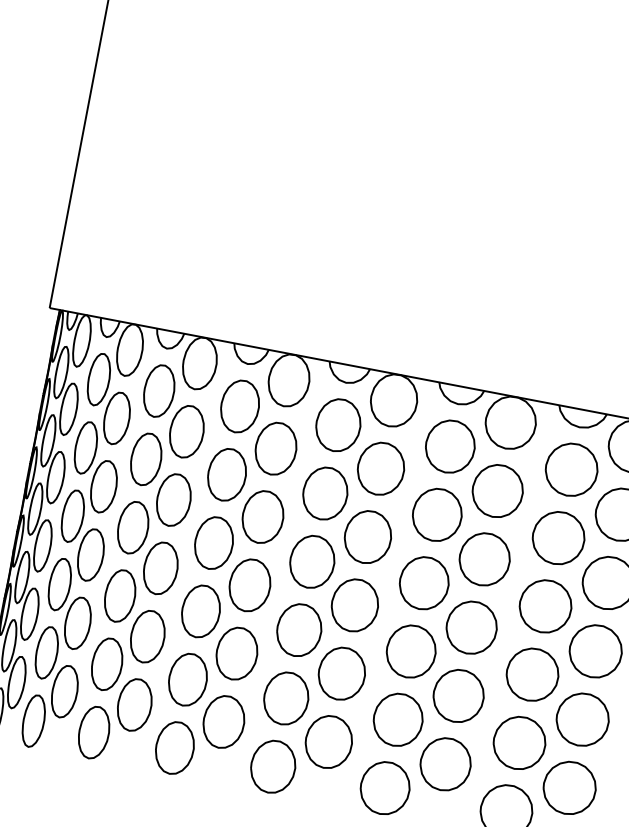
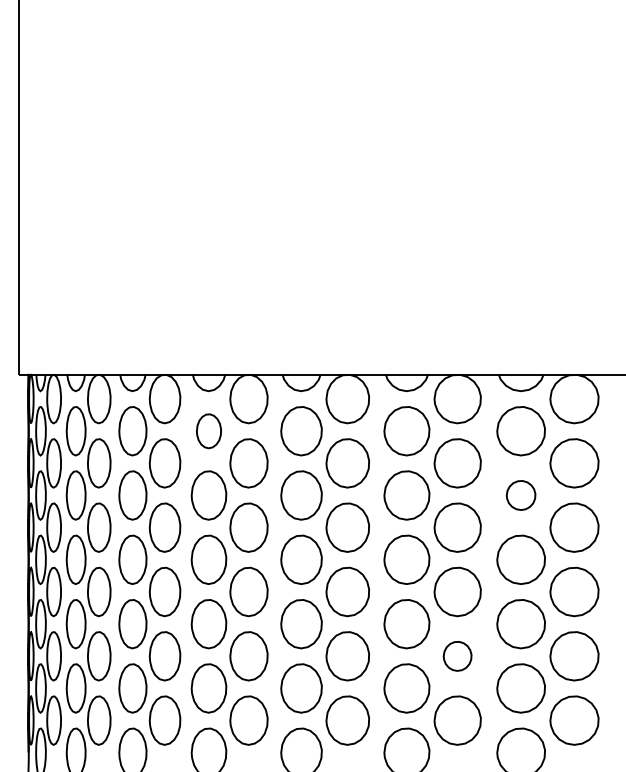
part: (239, 406) -> (208, 431), size x0.7
part: (557, 538) -> (520, 495), size x0.6
part: (458, 696) -> (457, 656), size x0.6

